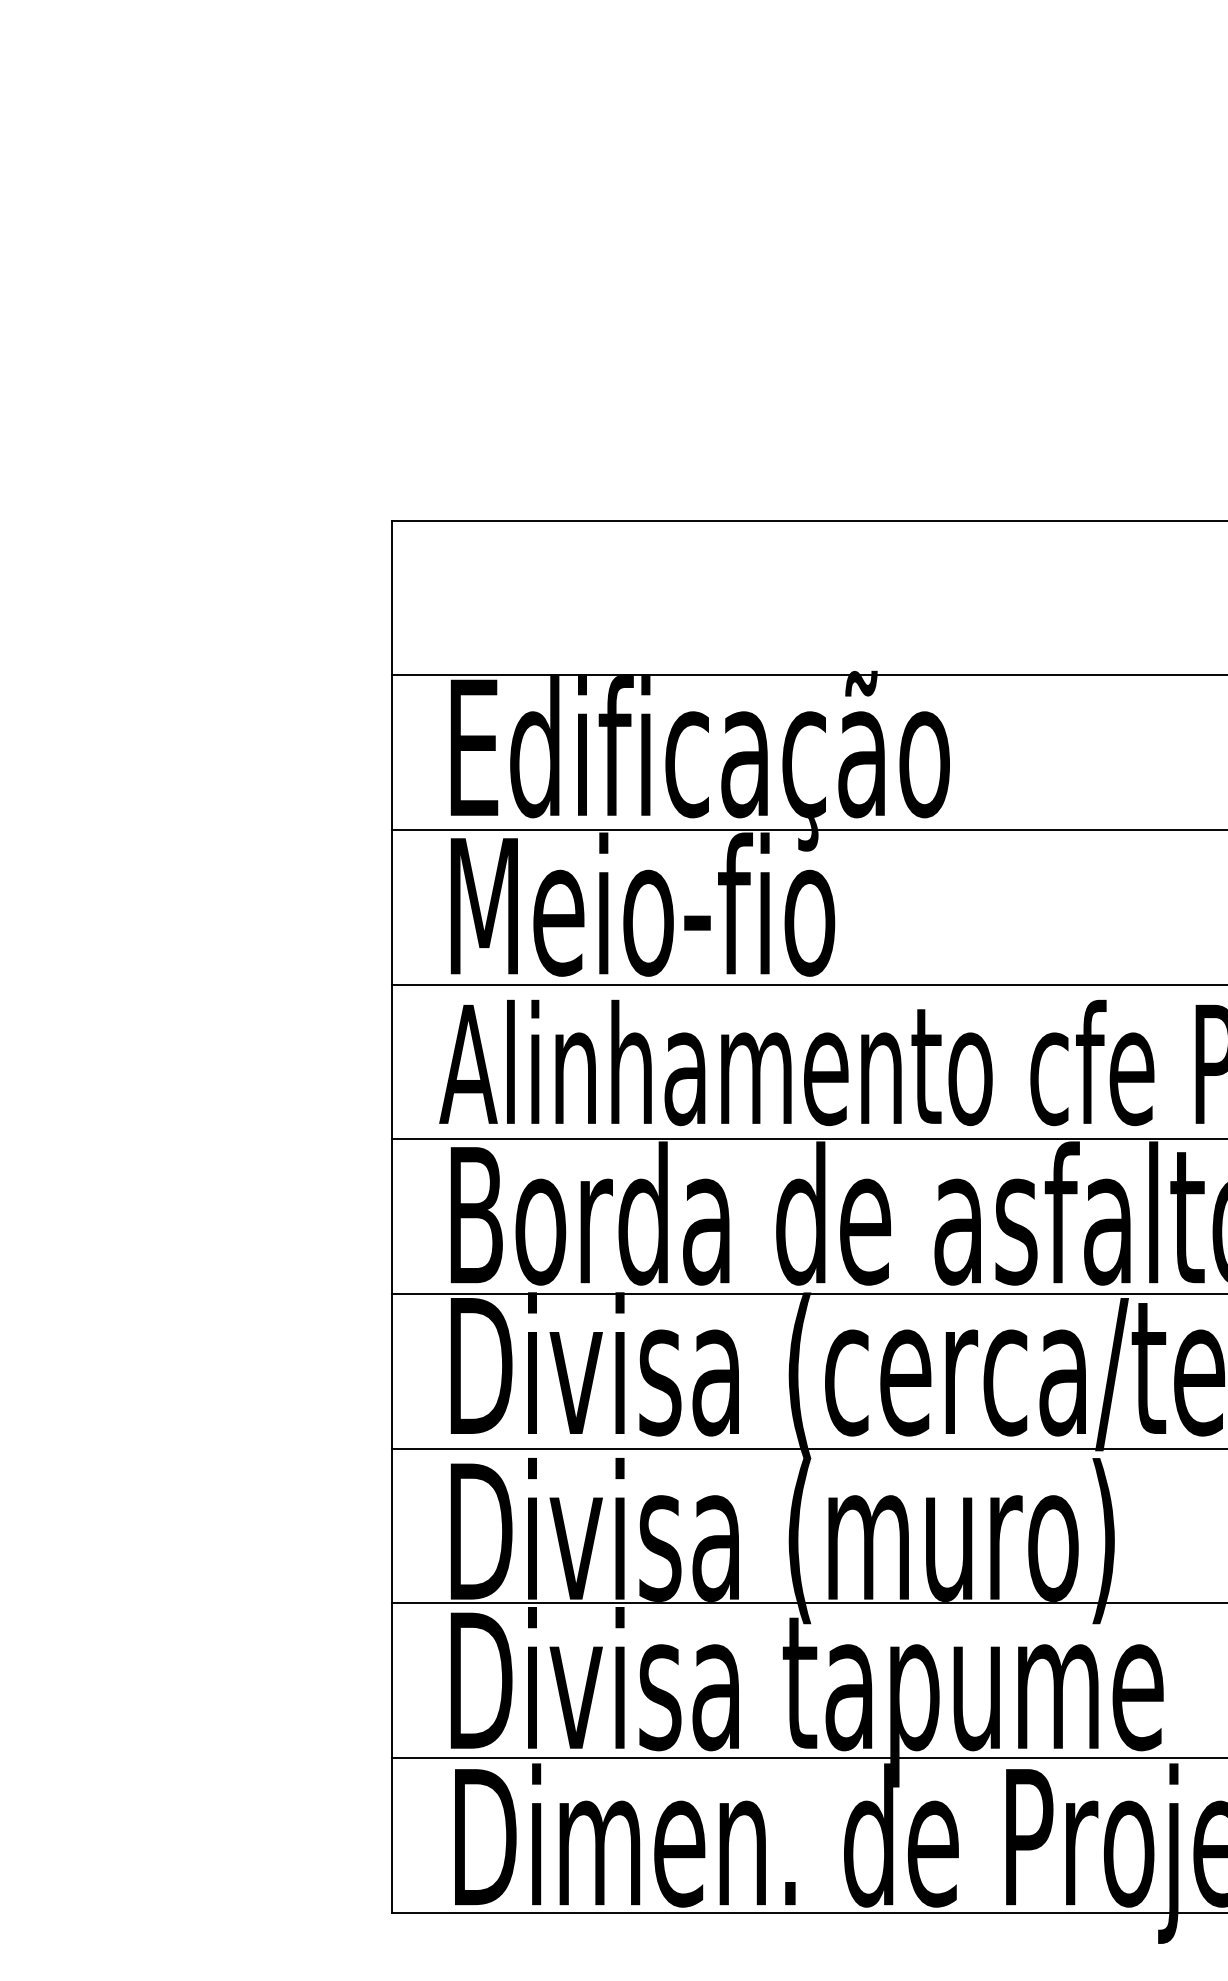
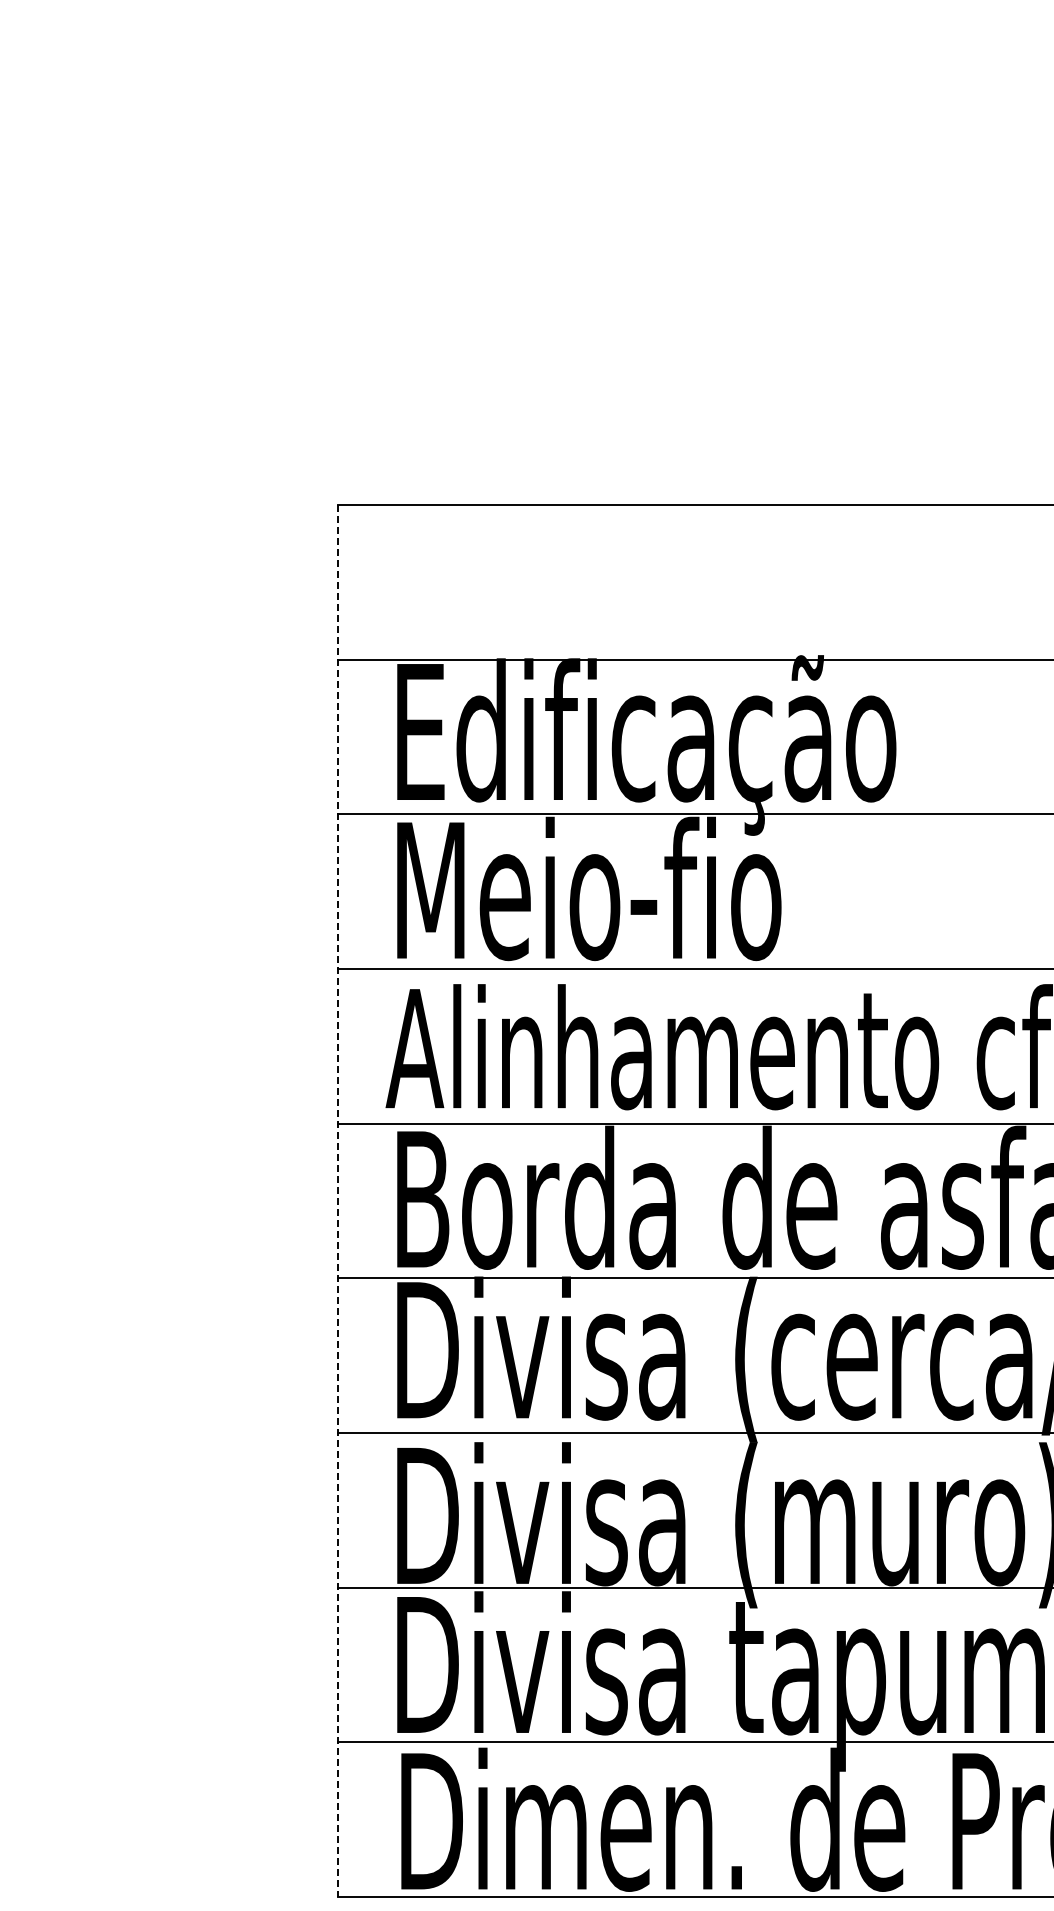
line: (391, 1216) -> (337, 1200), solid -> dashed

